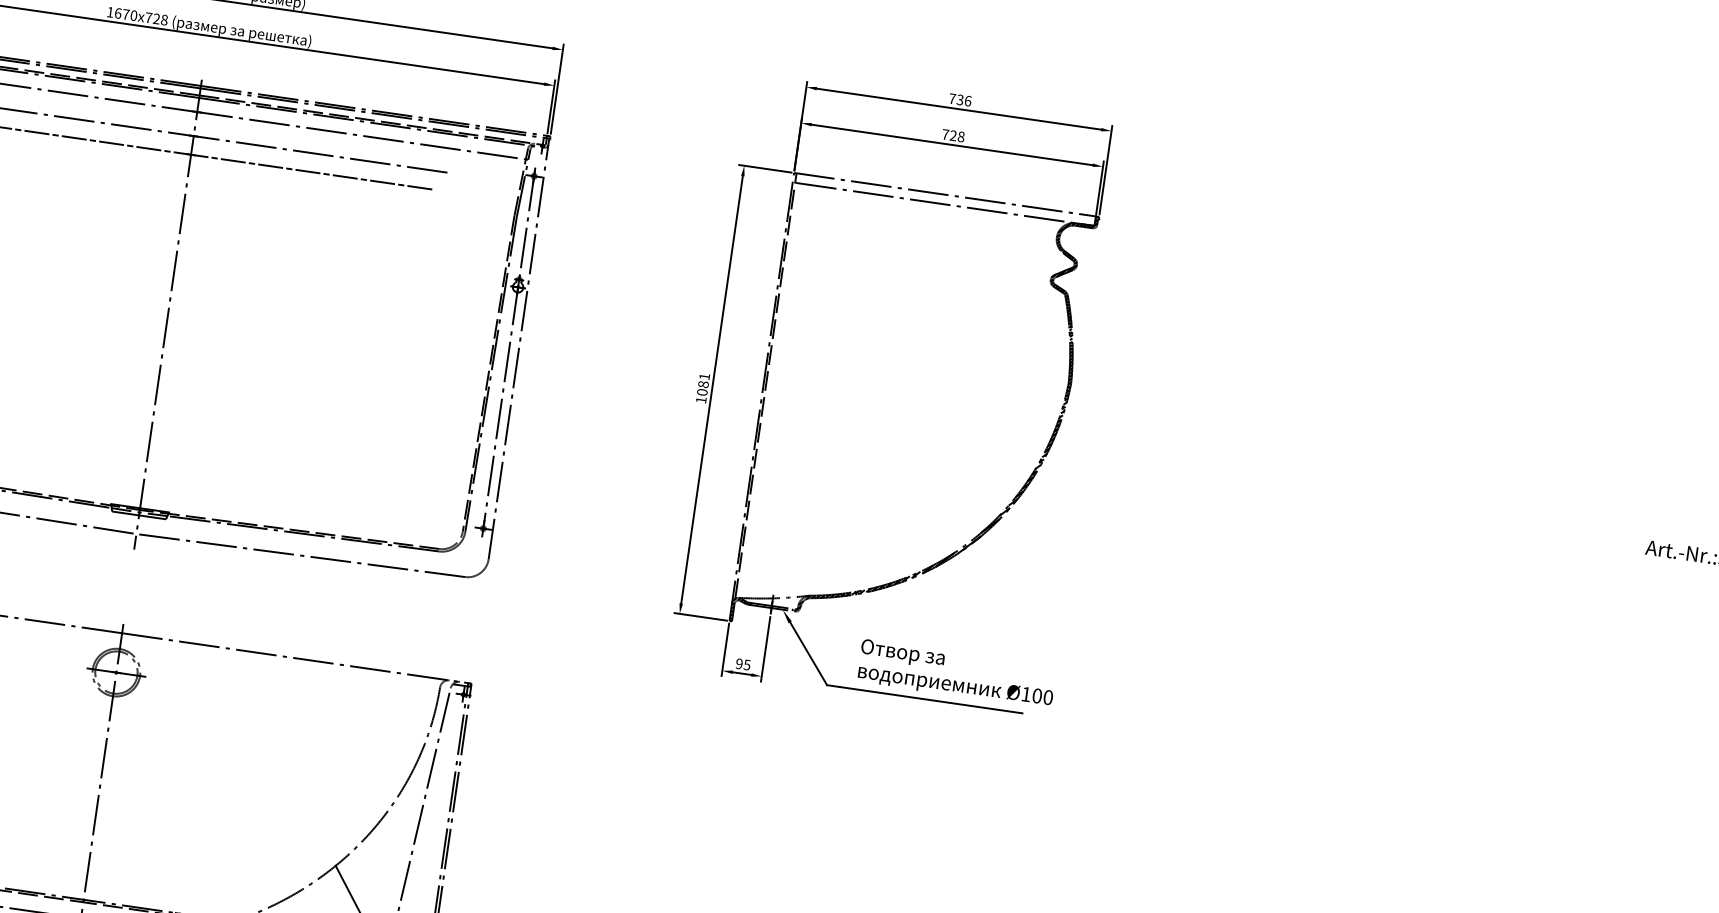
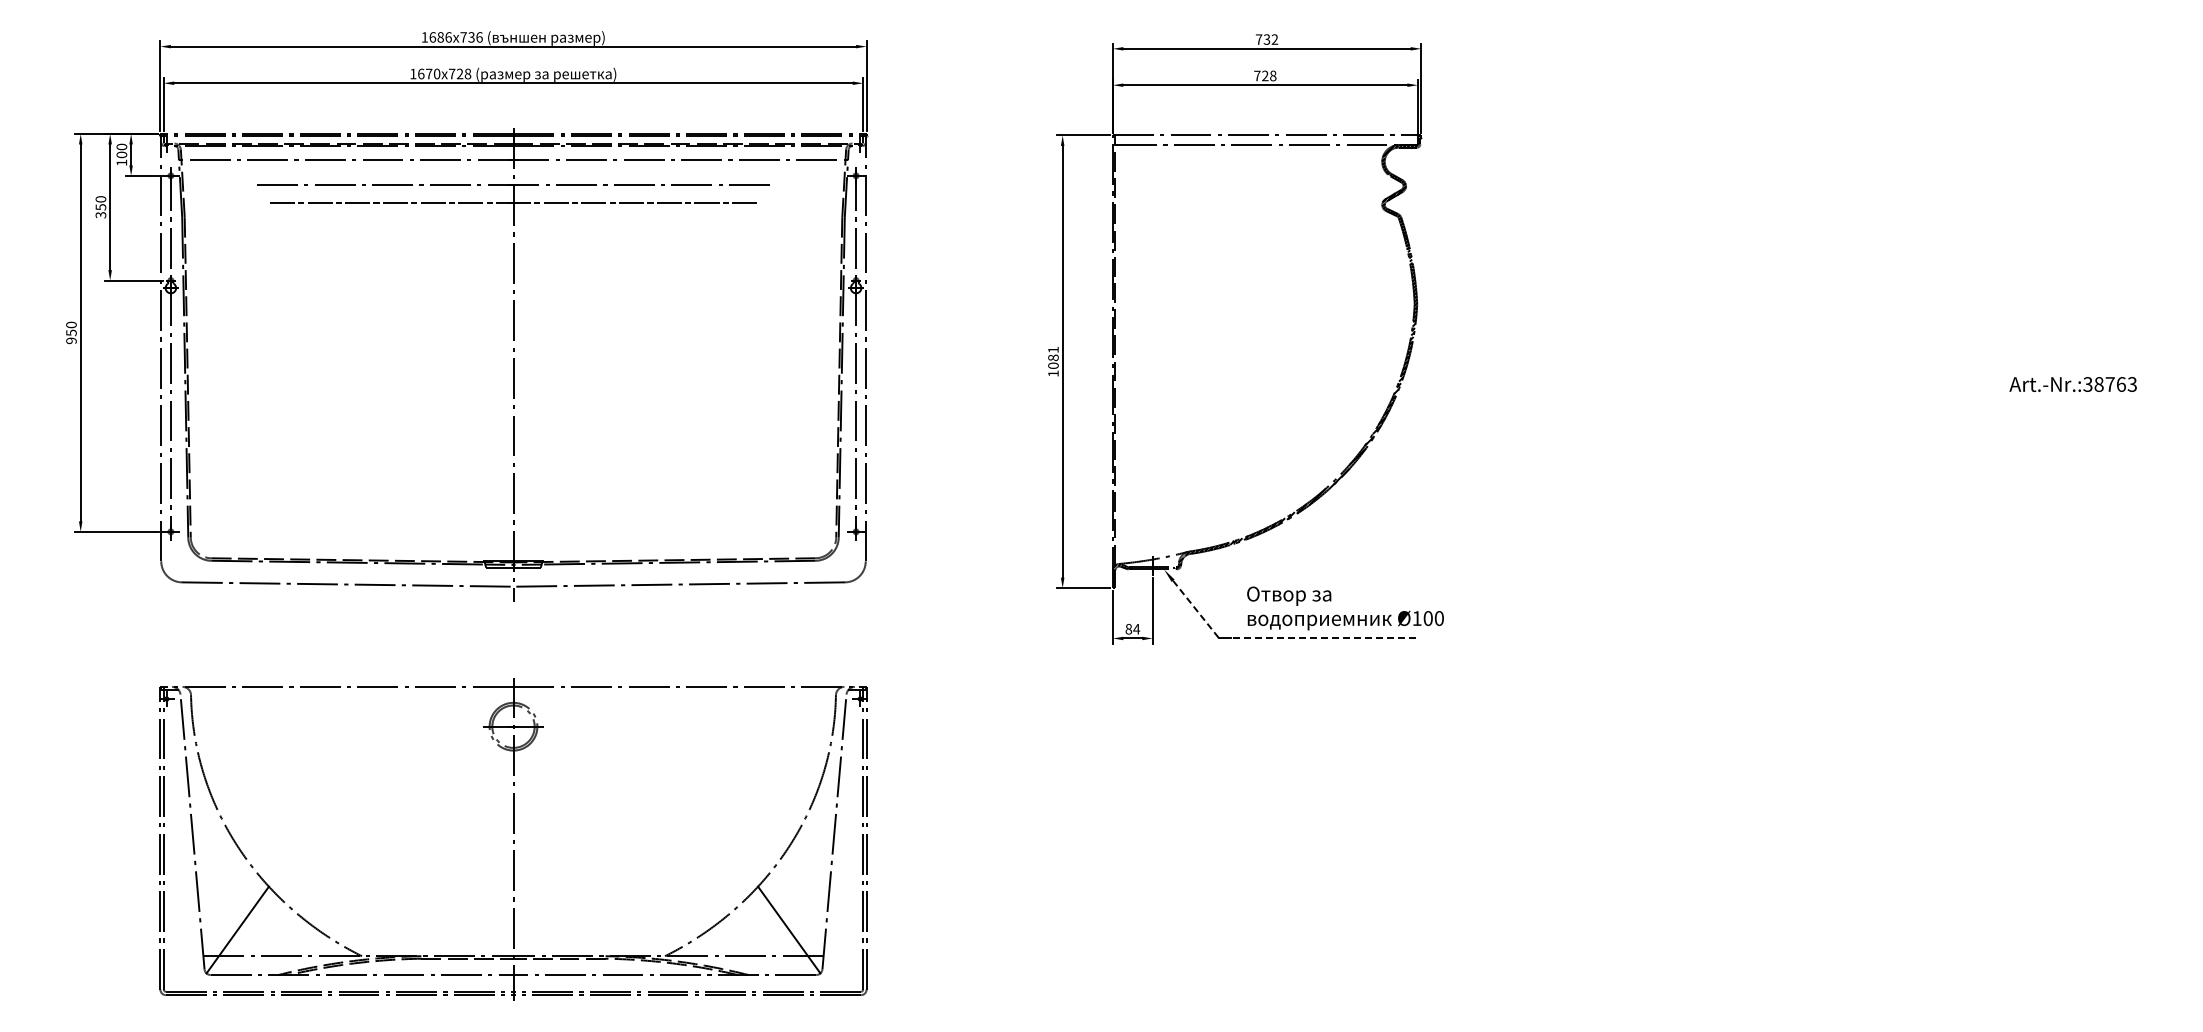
text: (967, 100) -> (1274, 39), 736 -> 732
line: (808, 652) -> (1195, 608), solid -> dashed
text: (742, 664) -> (1132, 629), 95 -> 84
line: (930, 699) -> (1323, 637), solid -> dashed

